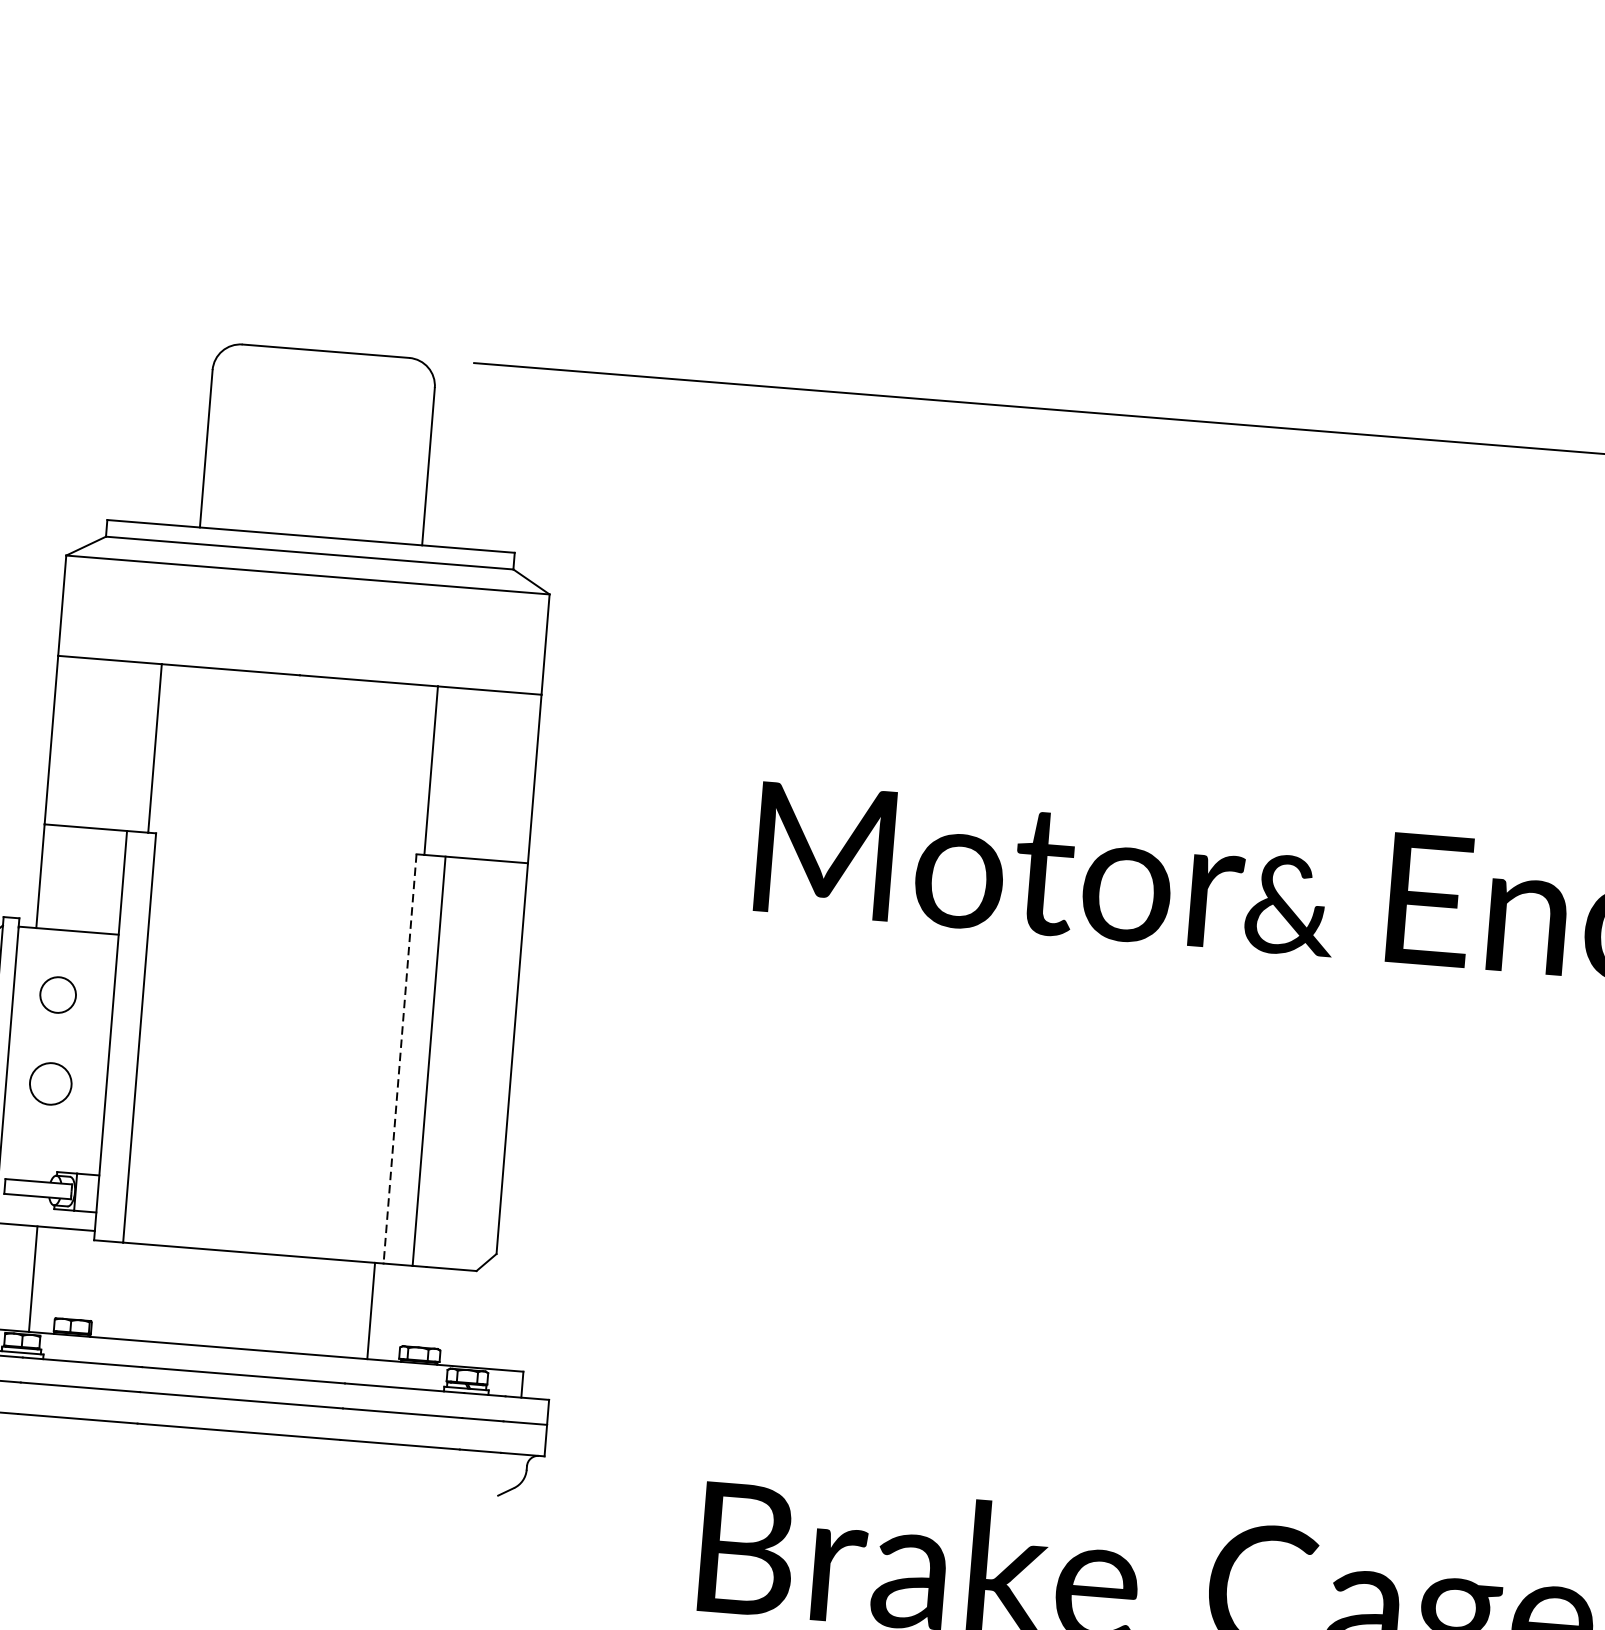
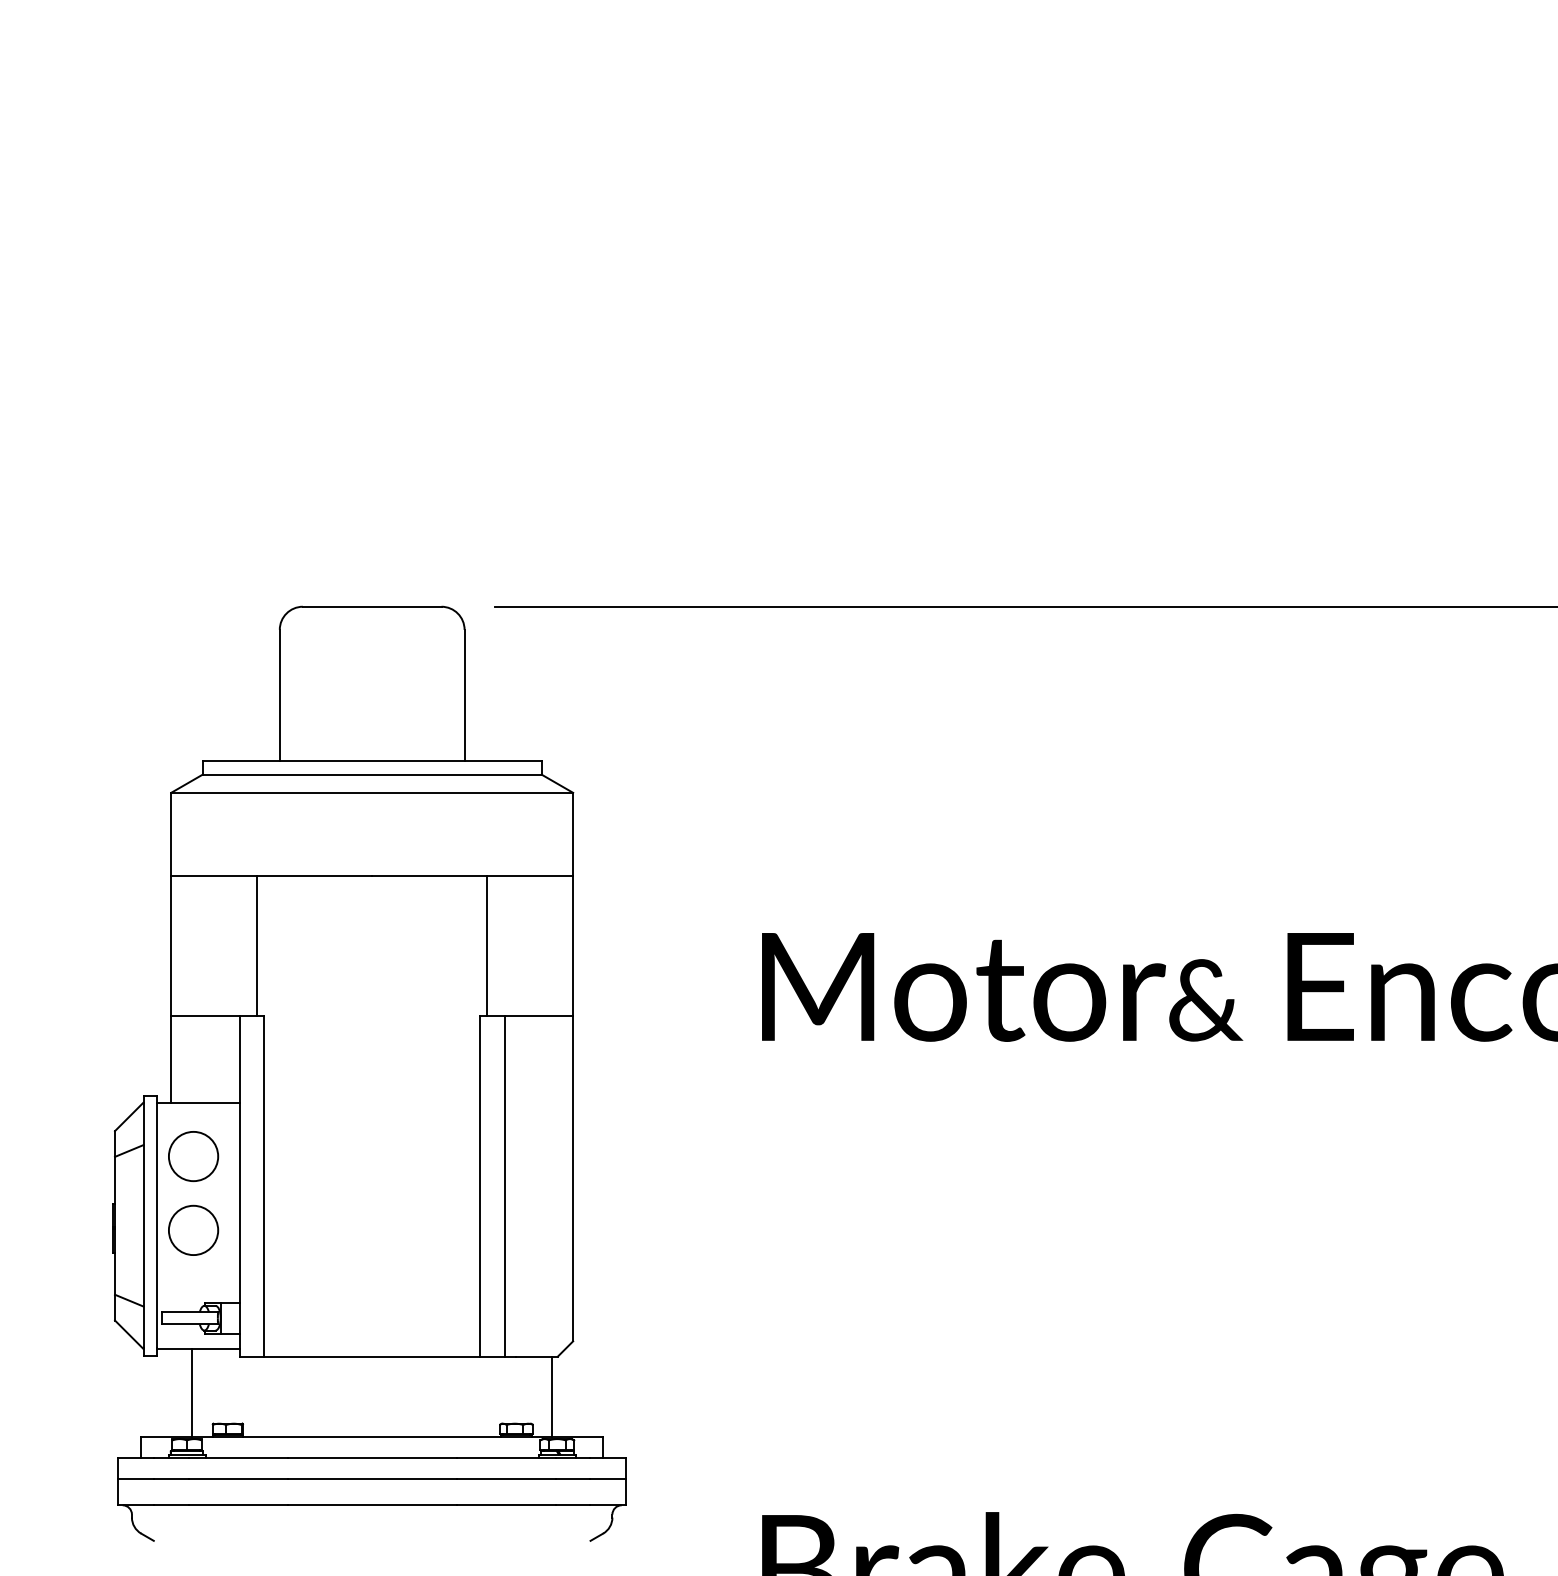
circle: (57, 995) -> (193, 1156), size x1.67
line: (400, 1060) -> (480, 1187), dashed -> solid
circle: (50, 1084) -> (193, 1230), size x1.43
line: (371, 1310) -> (552, 1396), moved

